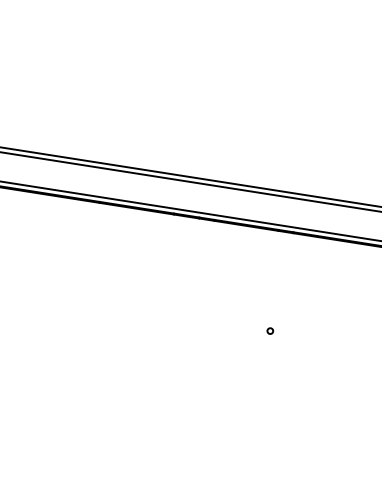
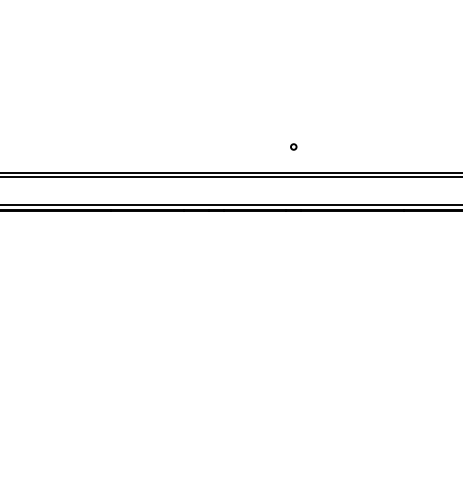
circle: (270, 330) -> (293, 146), moved

